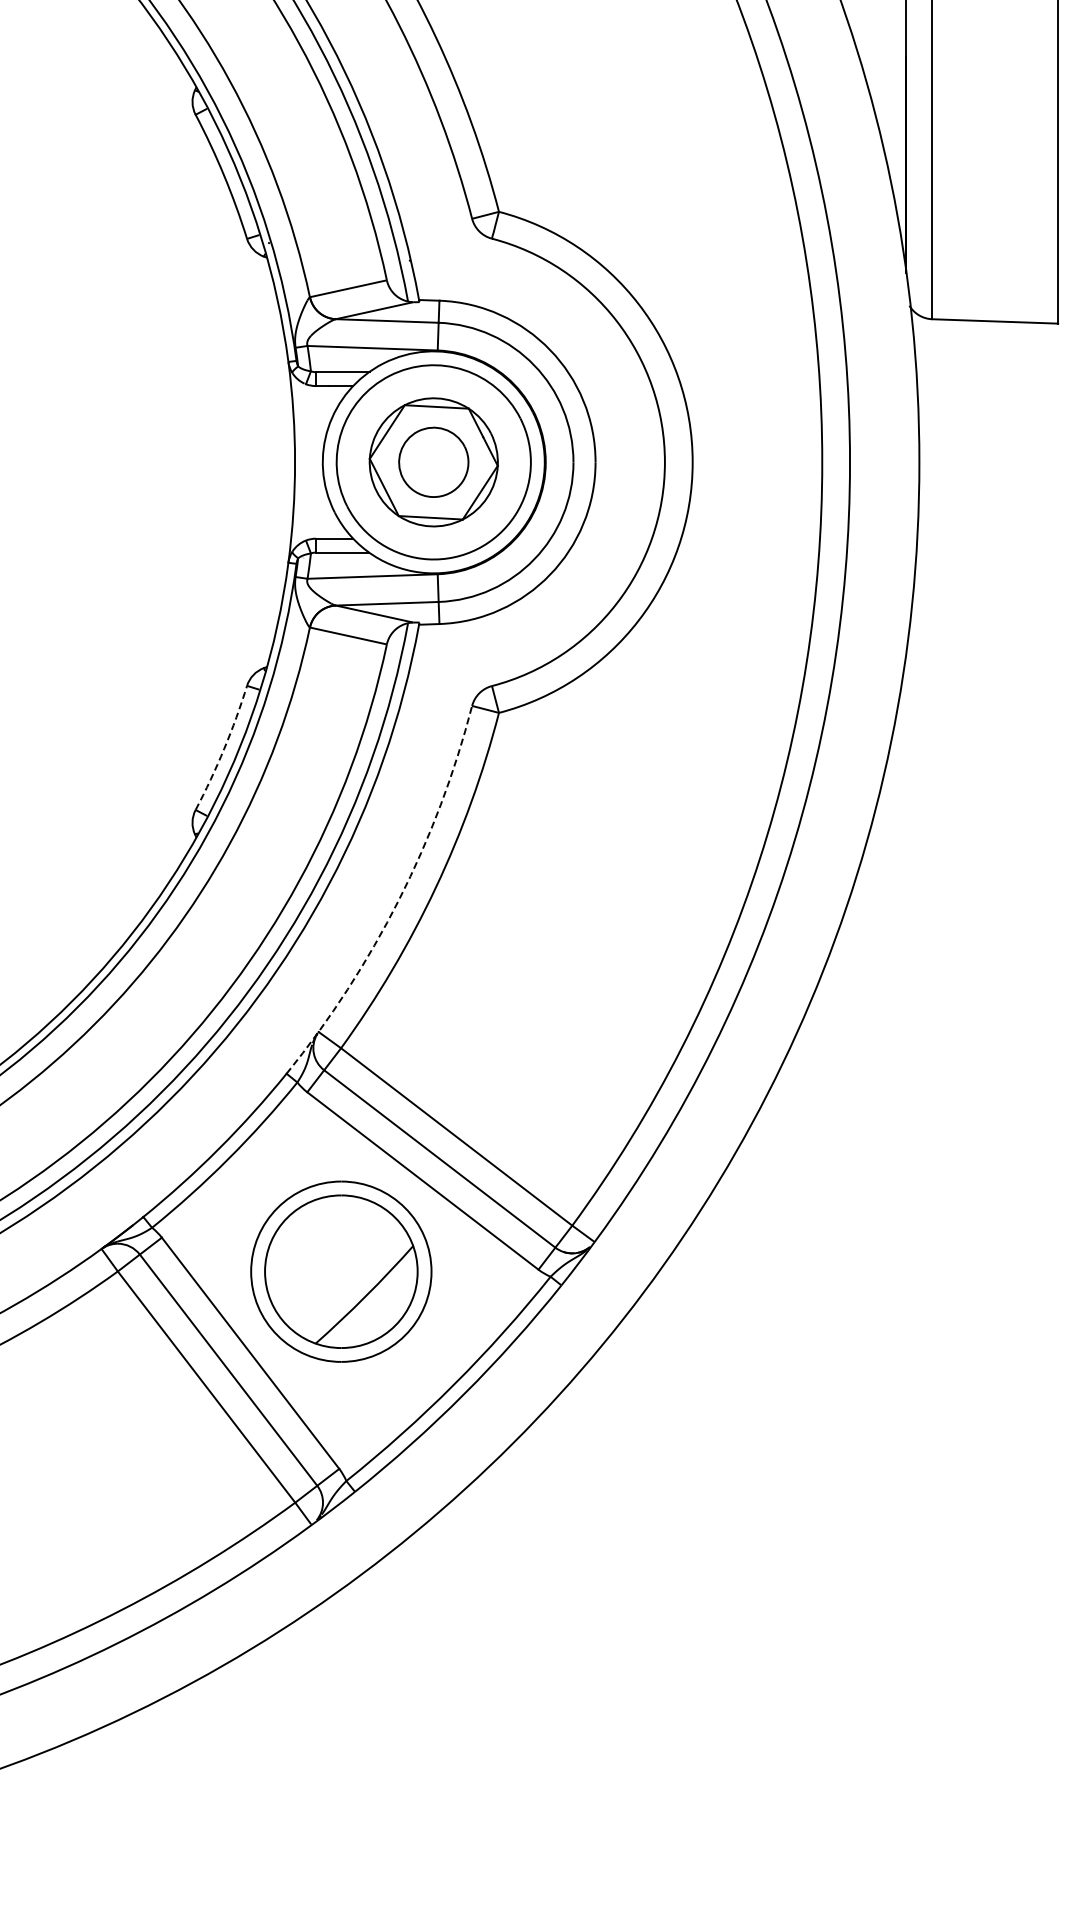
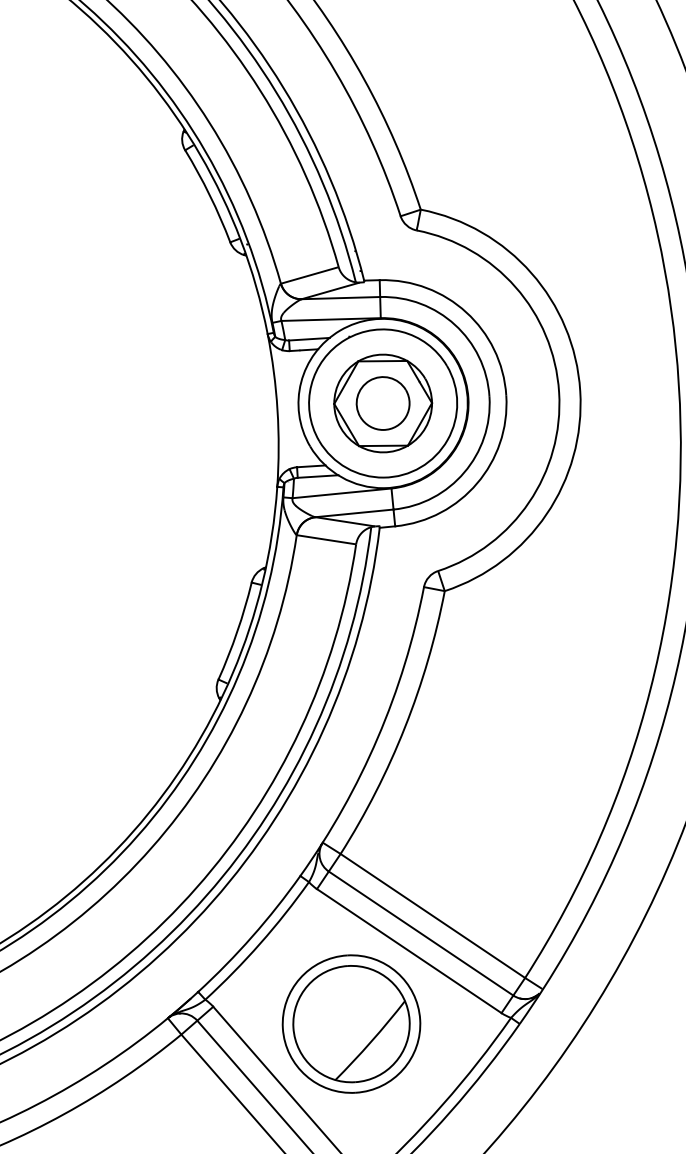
arc: (224, 749) -> (237, 632), dashed -> solid
arc: (399, 899) -> (377, 737), dashed -> solid

